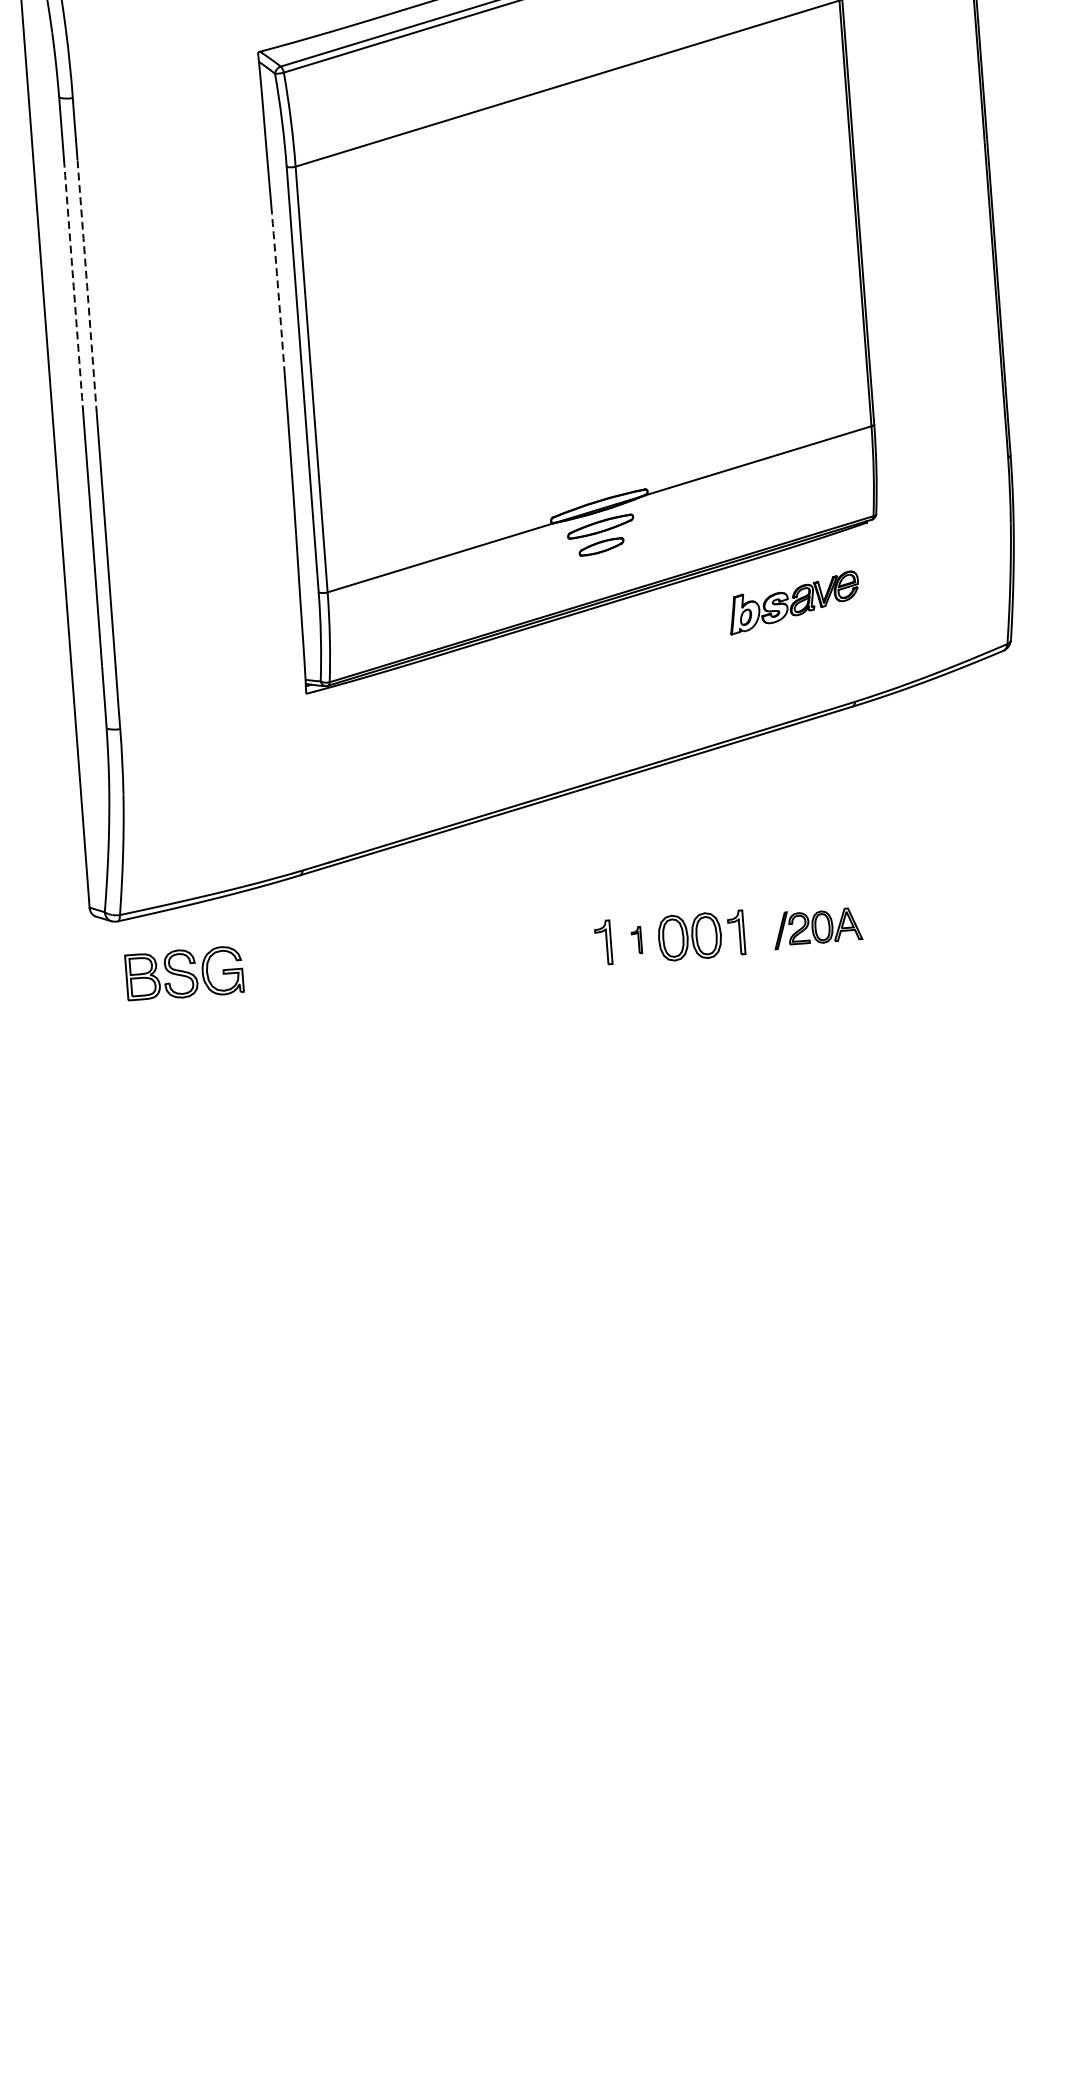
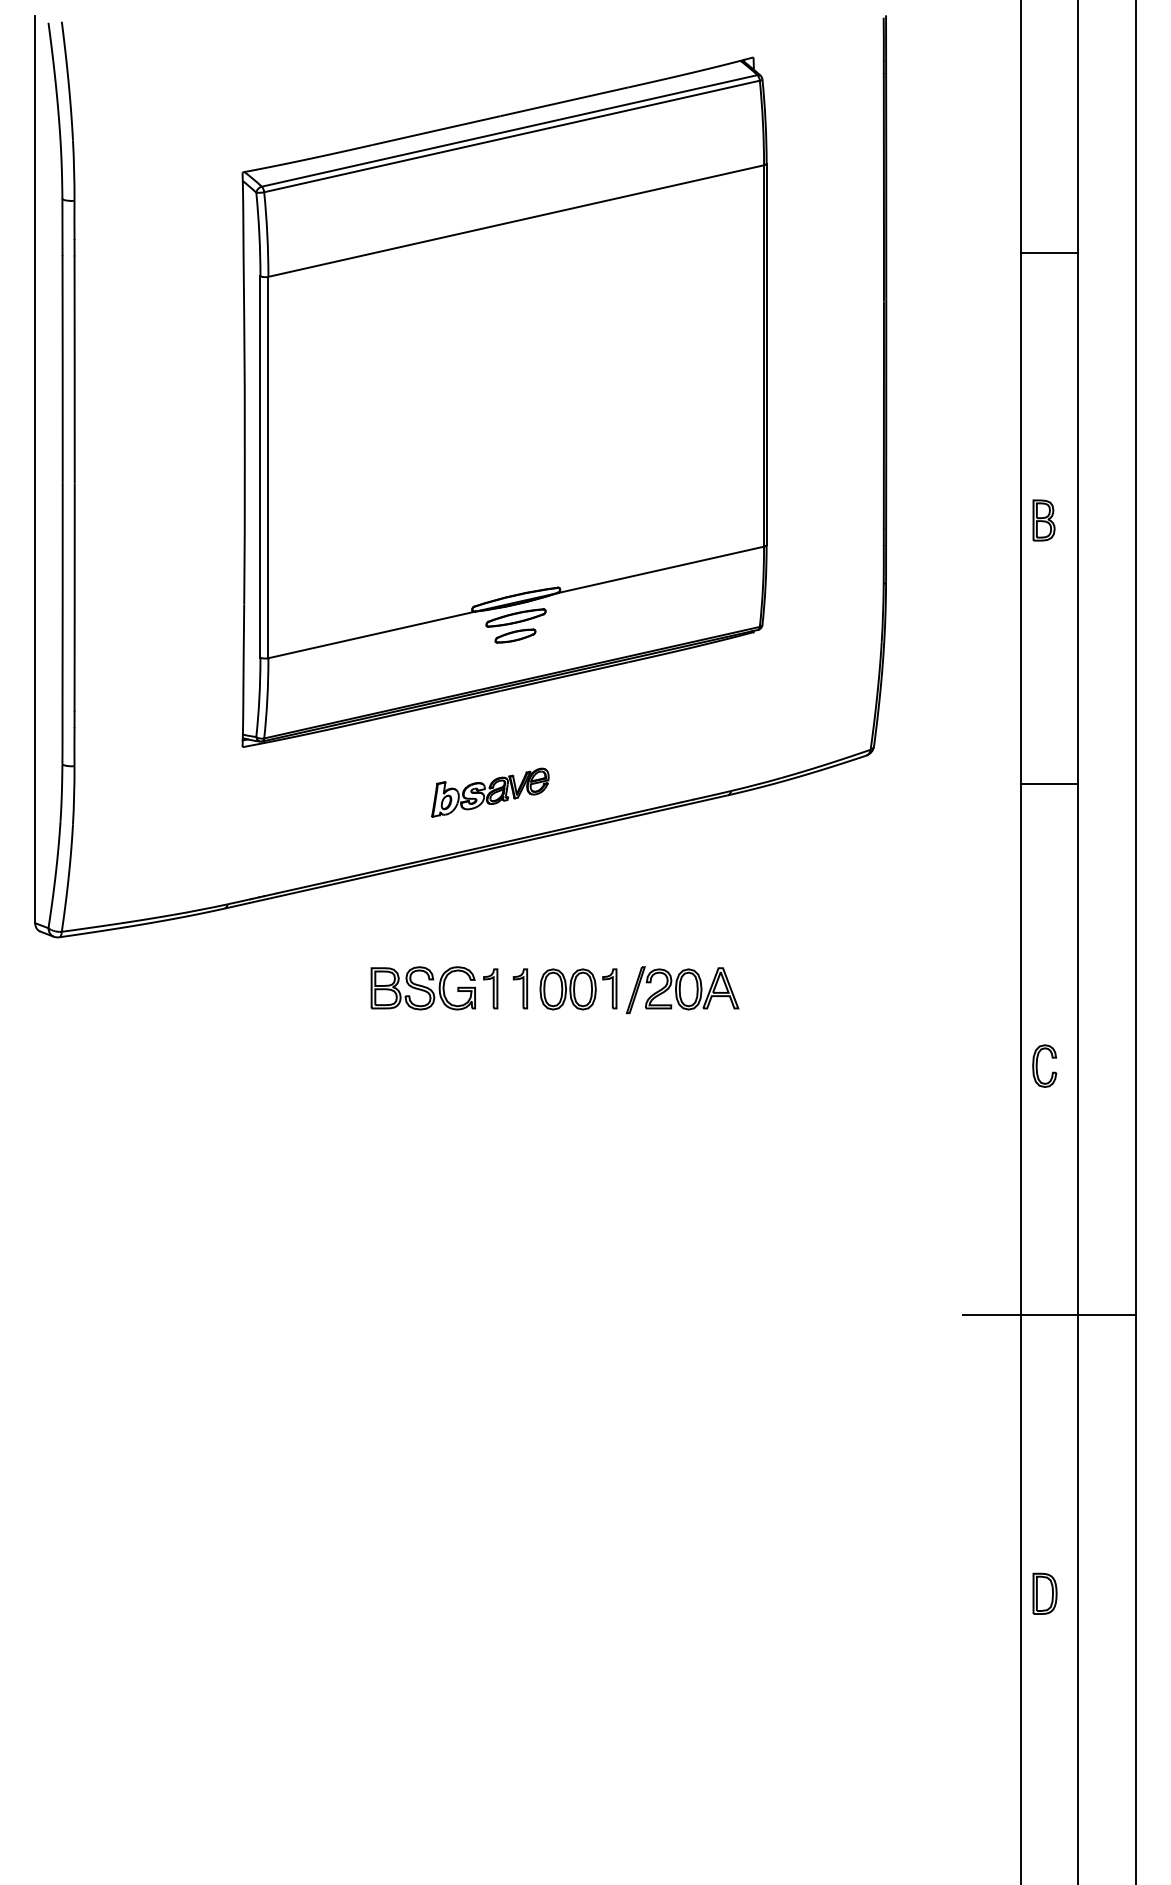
arc: (73, 286) -> (62, 368), dashed -> solid
arc: (86, 286) -> (74, 369), dashed -> solid
arc: (278, 293) -> (244, 388), dashed -> solid
part: (794, 602) -> (490, 792), moved
part: (817, 927) -> (682, 989), size x1.43
part: (636, 939) -> (520, 988), size x1.67
part: (183, 973) -> (422, 988), moved

